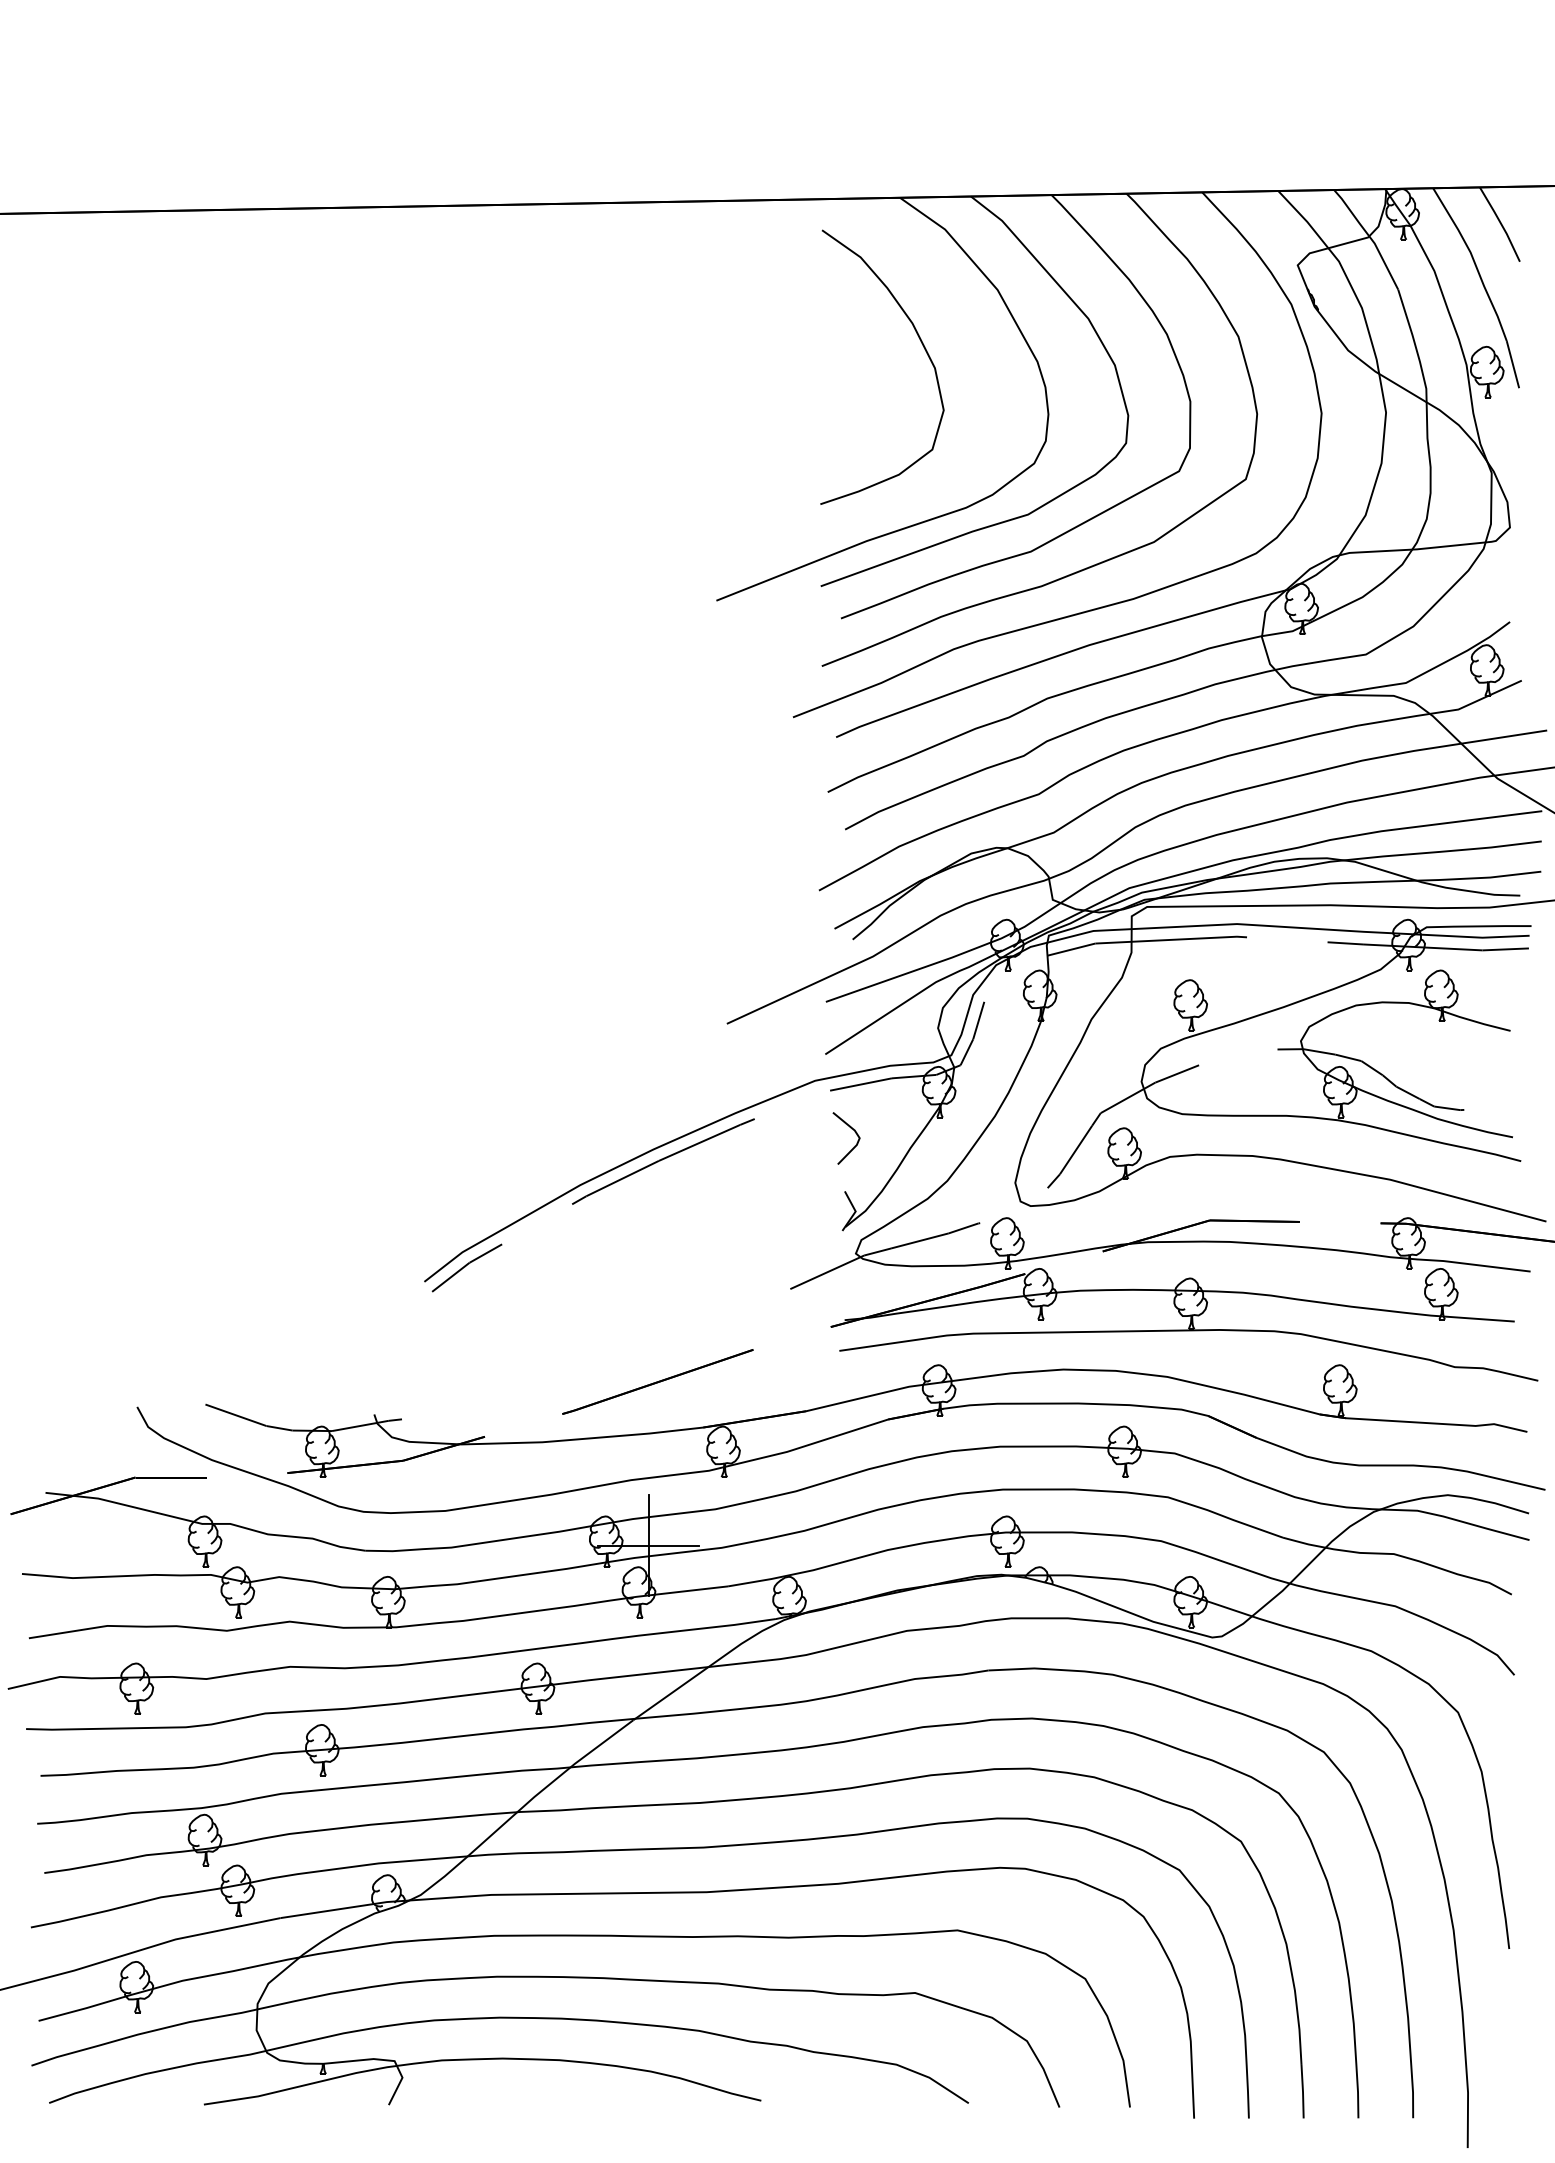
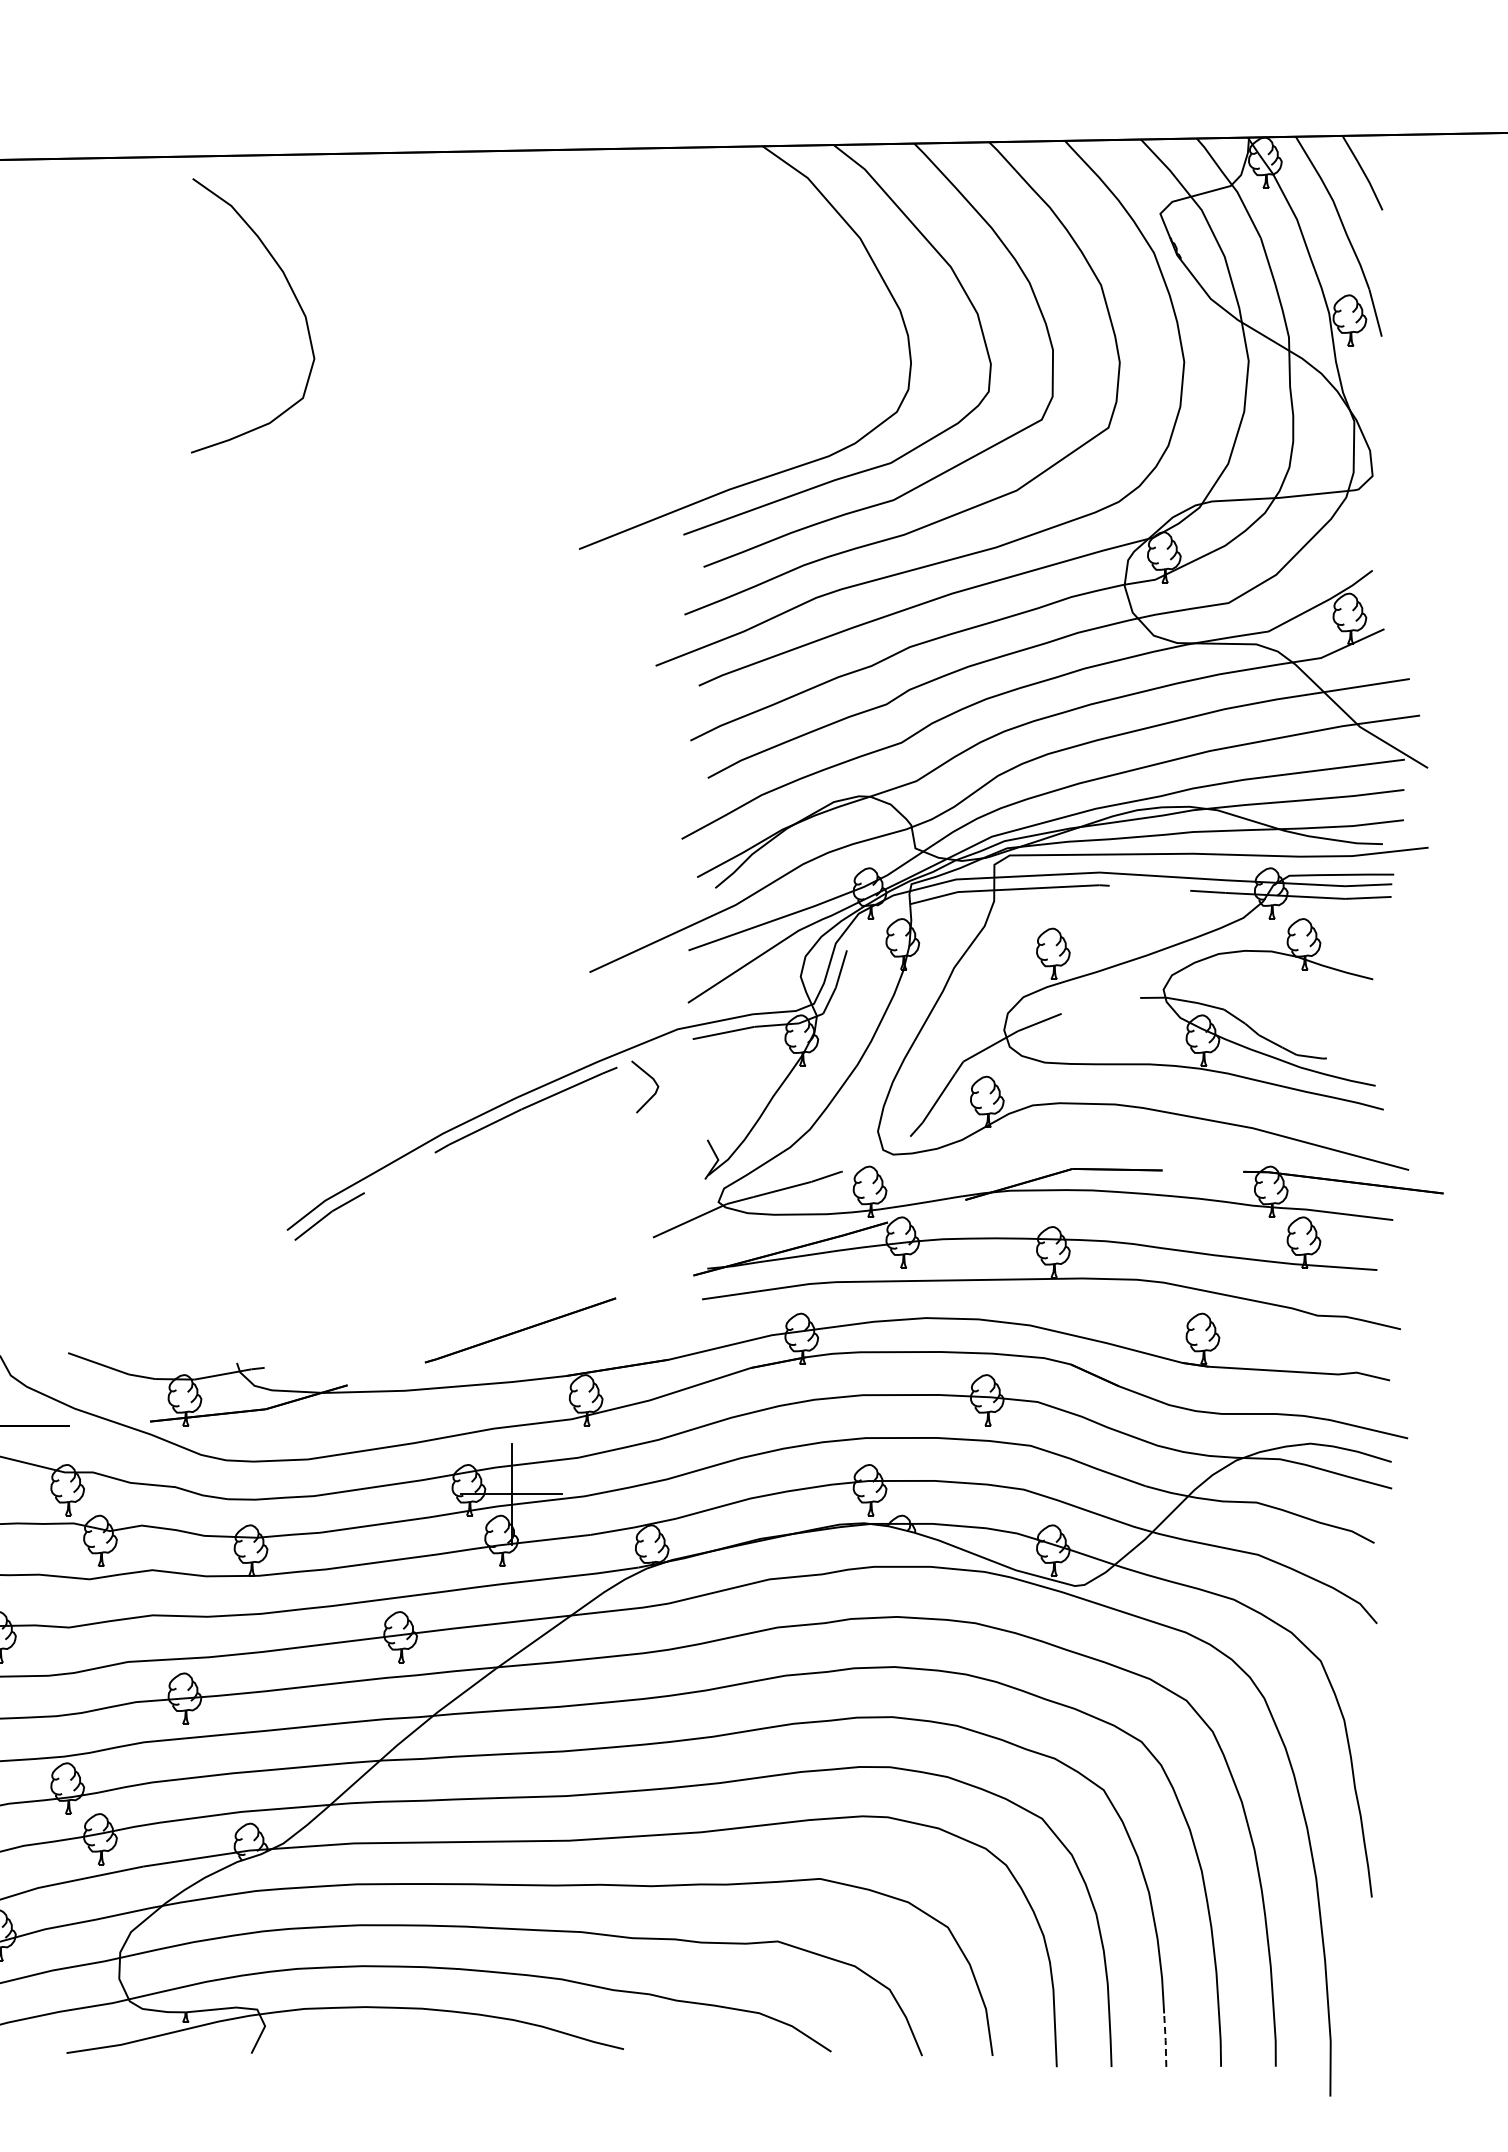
curve: (922, 345) -> (293, 294), moved
line: (851, 1129) -> (650, 1078), moved
line: (1303, 2092) -> (1166, 2041), solid -> dashed

